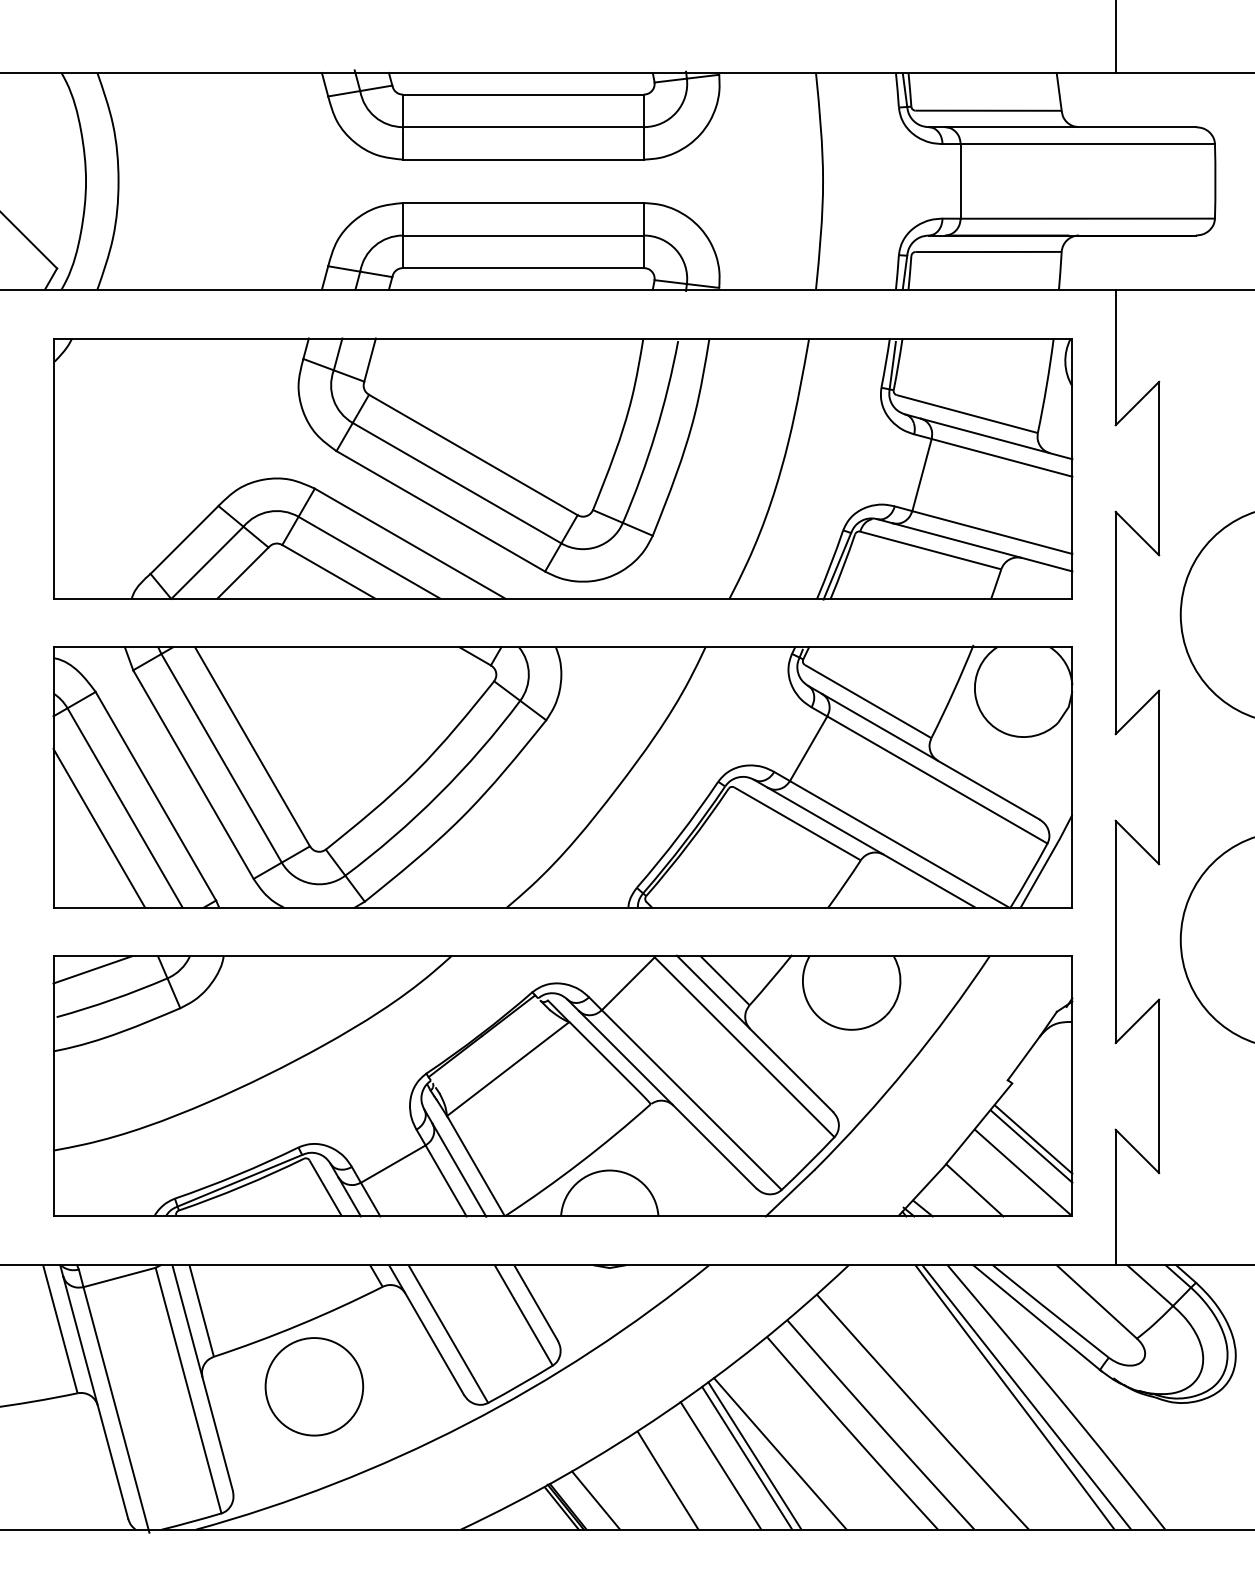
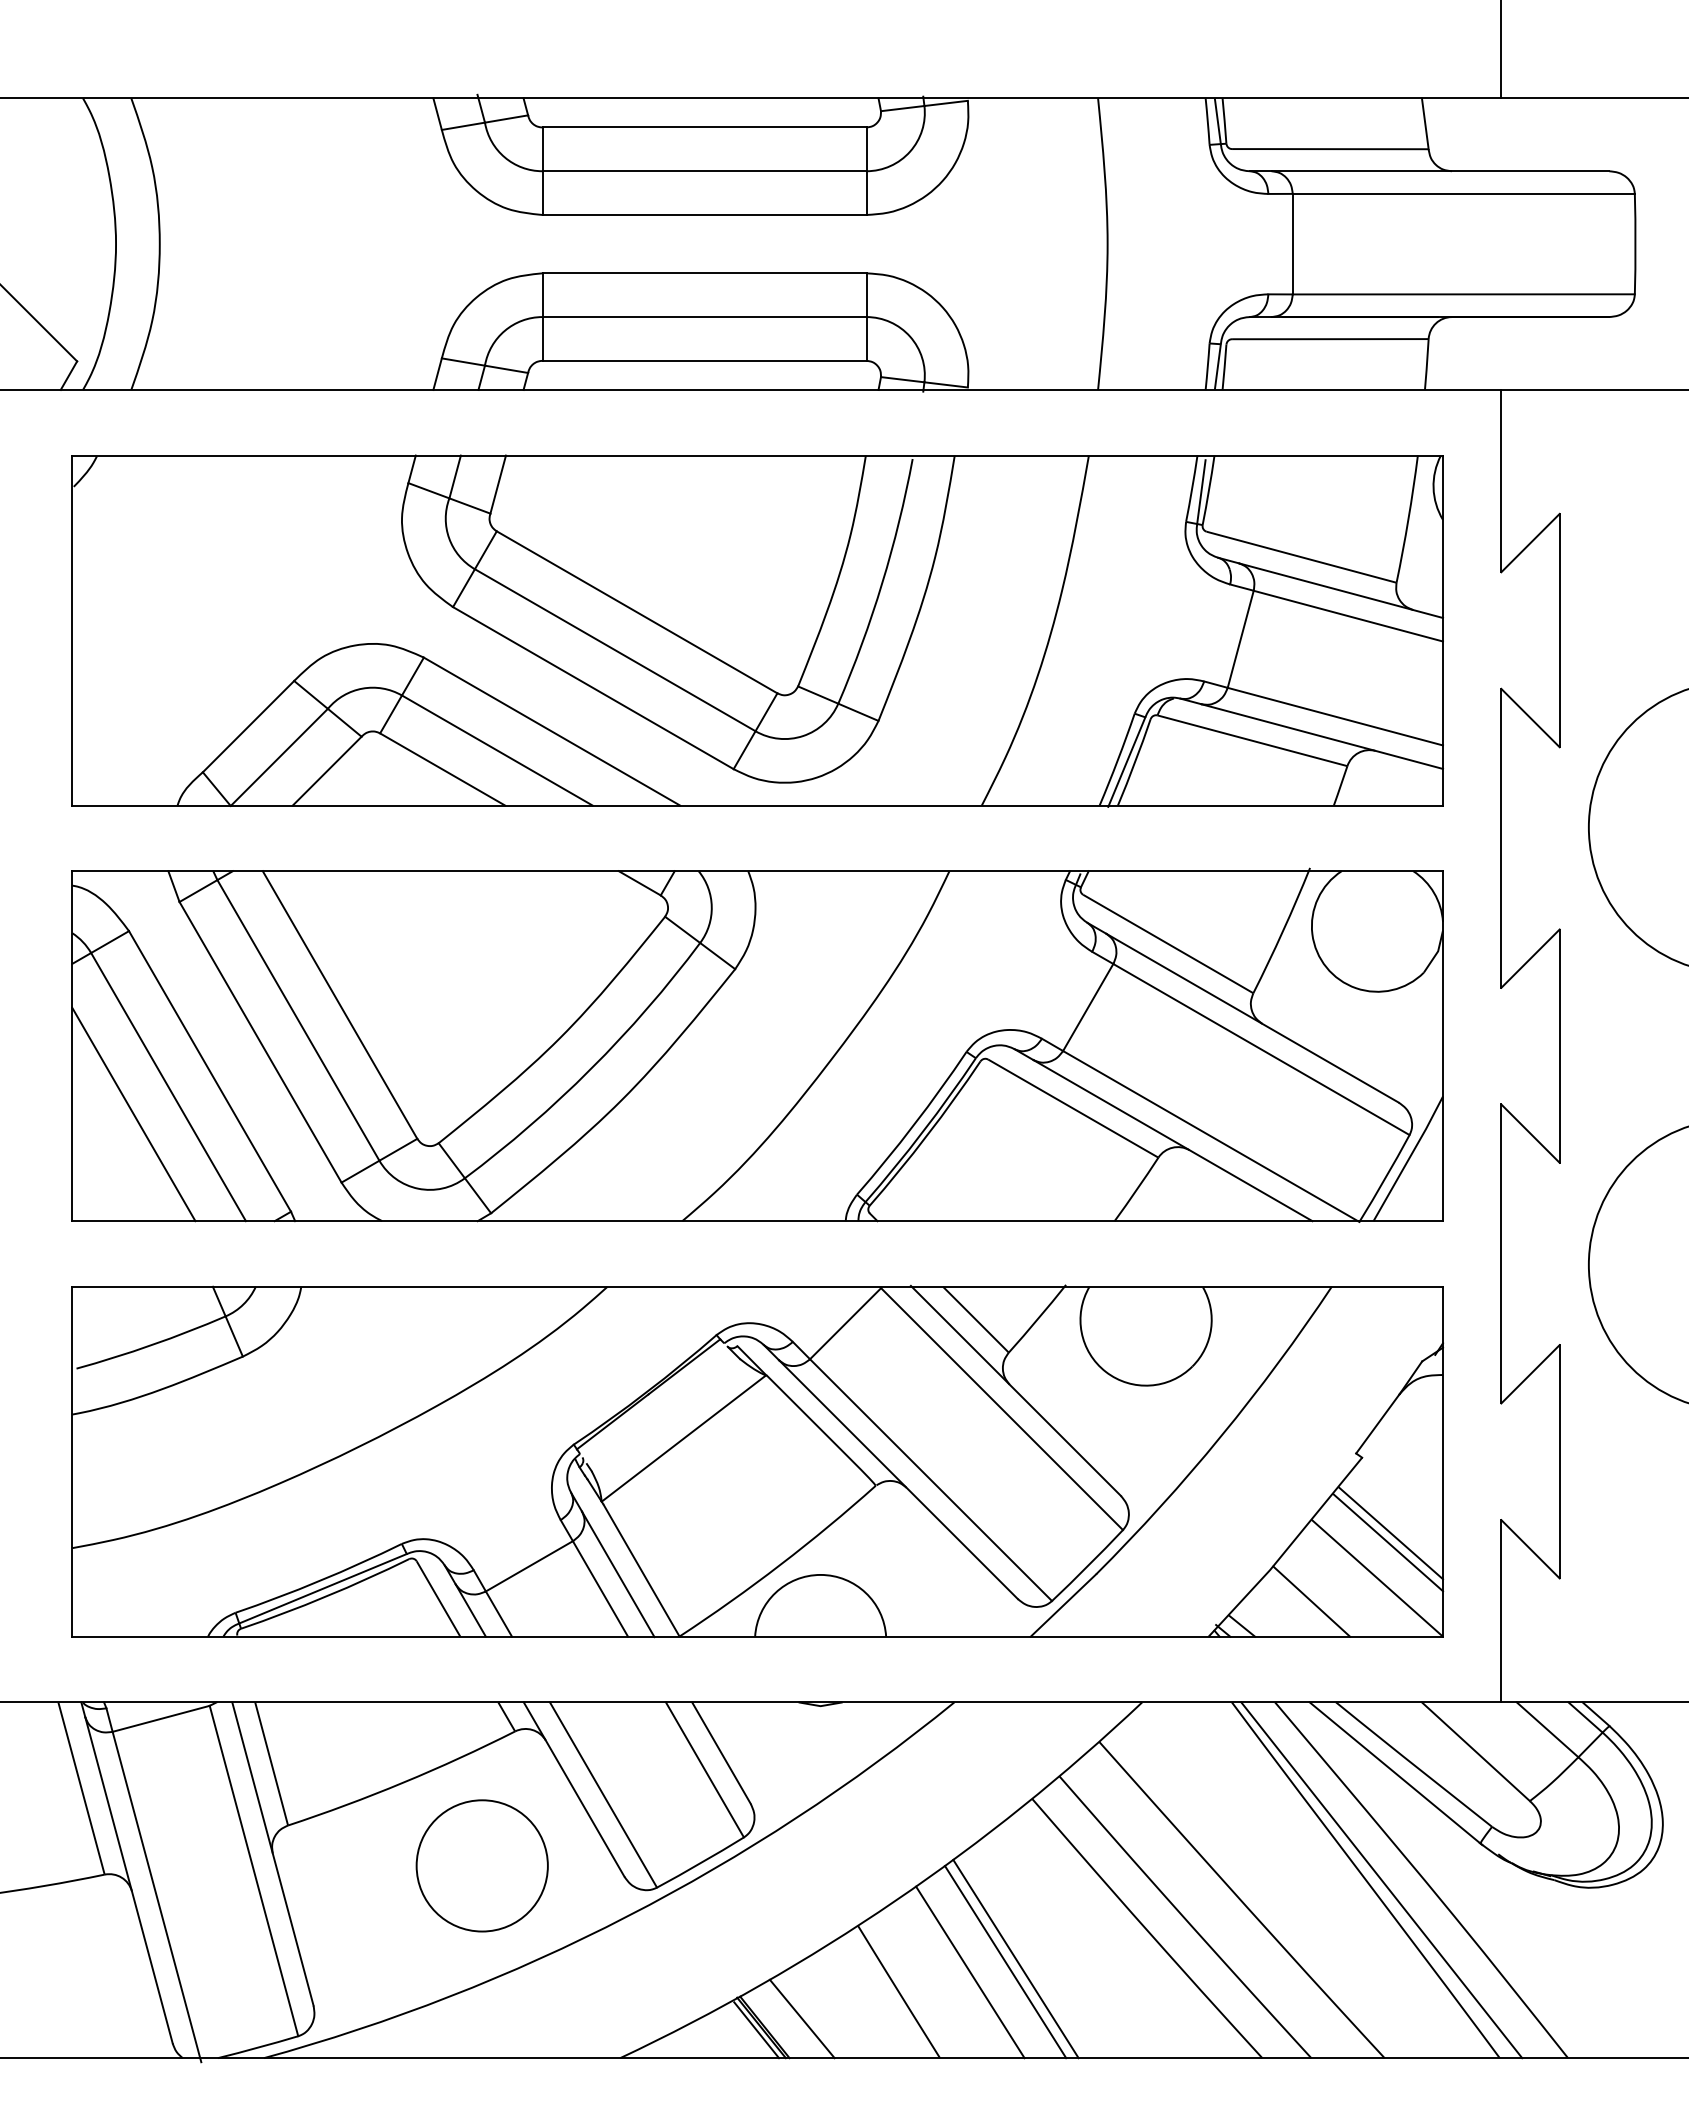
line: (92, 969) -> (124, 1304), removed
circle: (313, 1386) -> (481, 1865), moved
line: (779, 1454) -> (1049, 1956), removed

